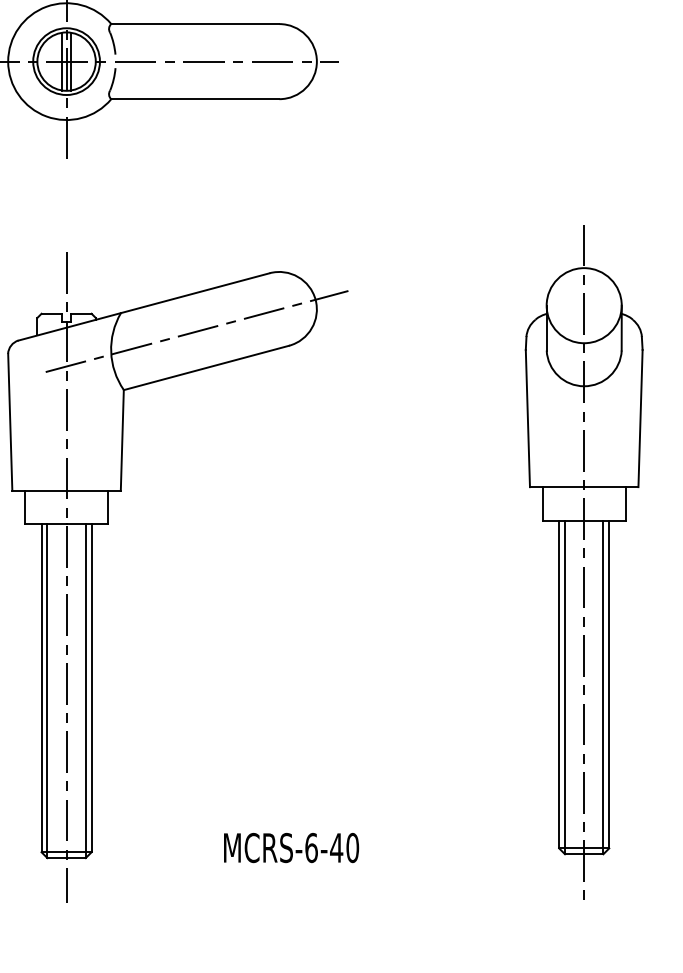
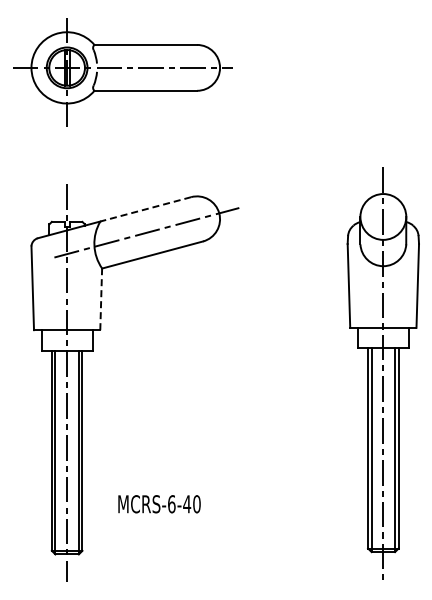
line: (194, 293) -> (145, 209), solid -> dashed
line: (122, 440) -> (101, 299), solid -> dashed
text: (291, 848) -> (159, 504), moved

